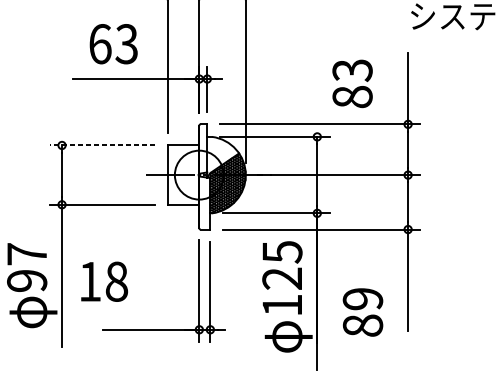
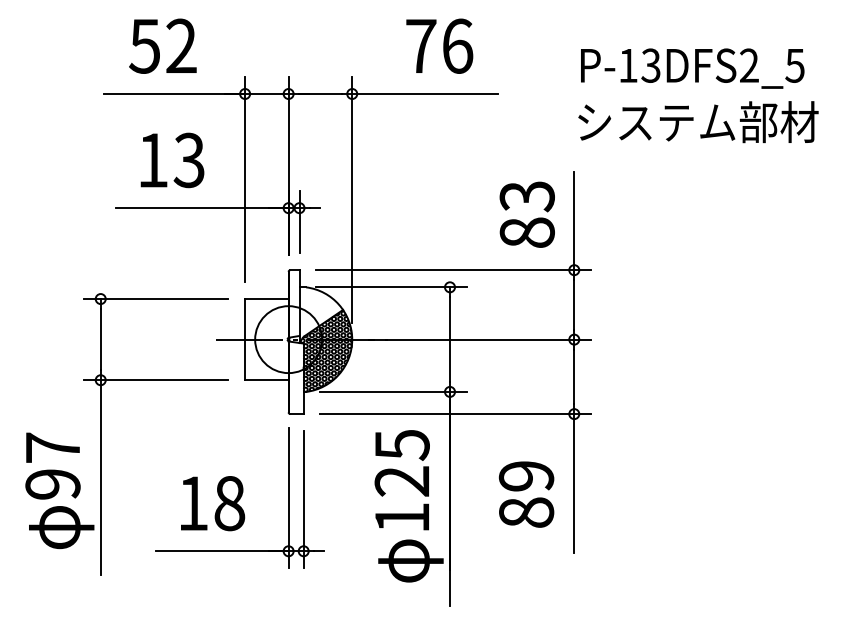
text: (100, 44) -> (153, 160), 63 -> 13
text: (351, 83) -> (526, 214), moved
line: (102, 145) -> (155, 299), dashed -> solid
text: (104, 281) -> (213, 503), moved
text: (362, 312) -> (526, 494), moved

